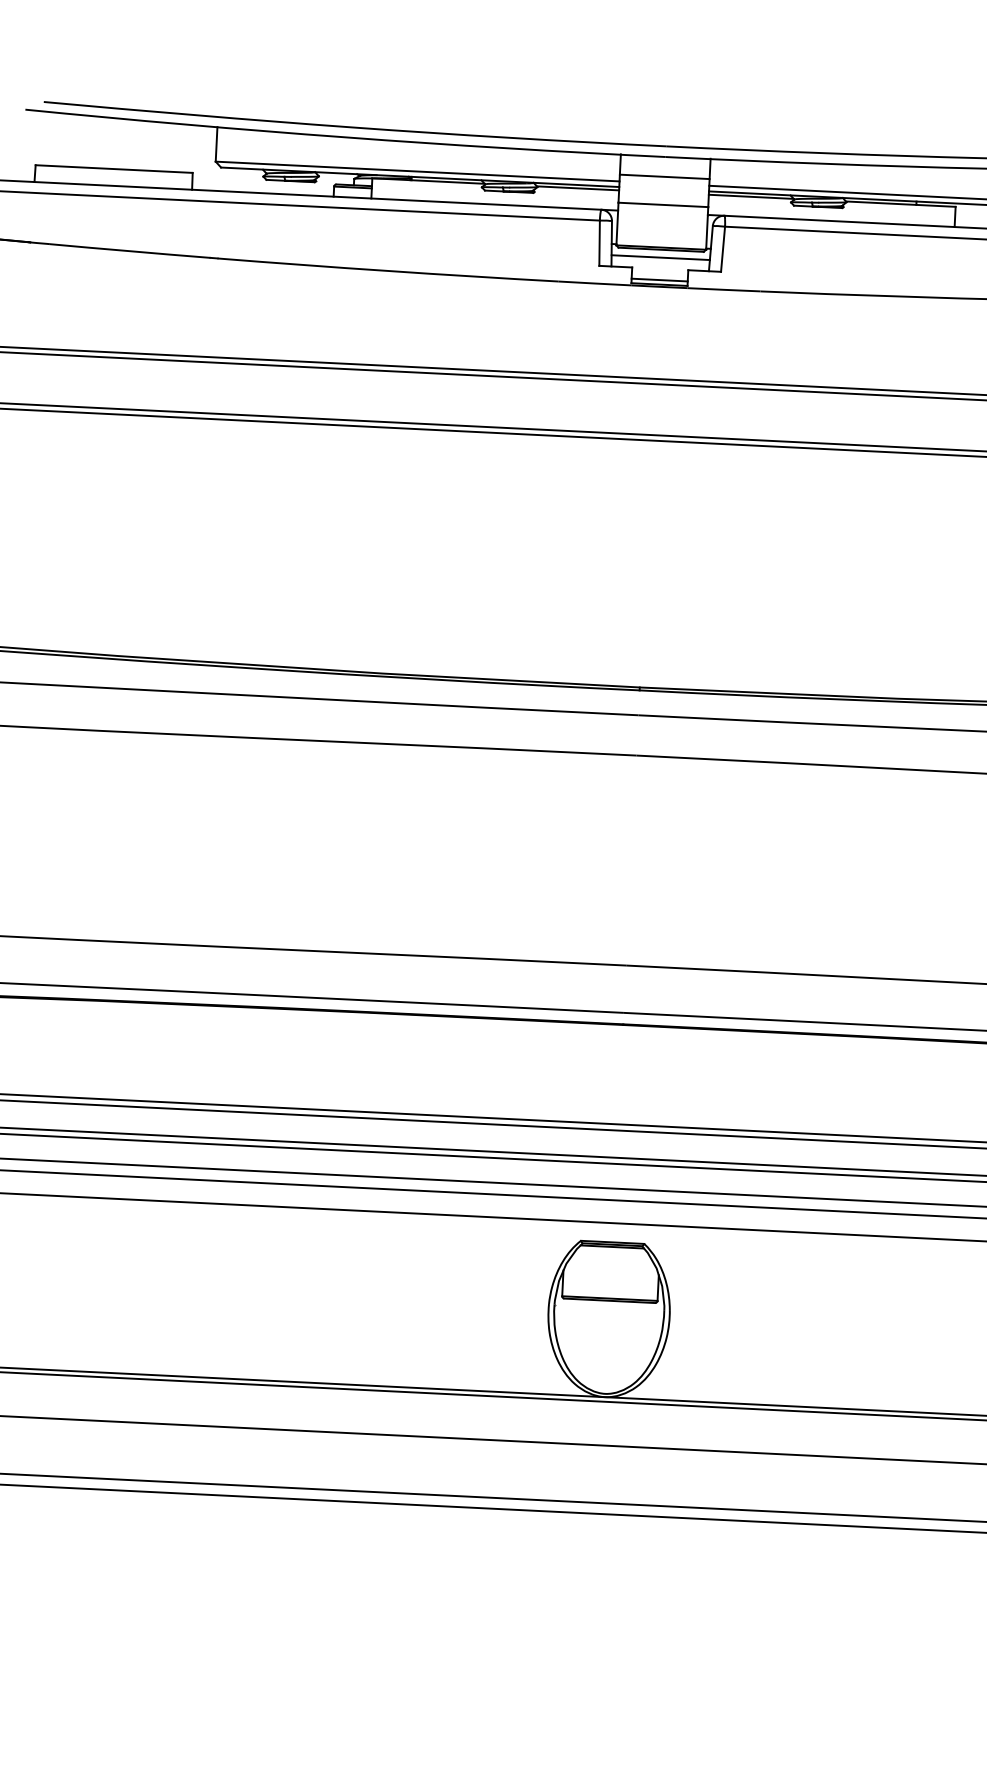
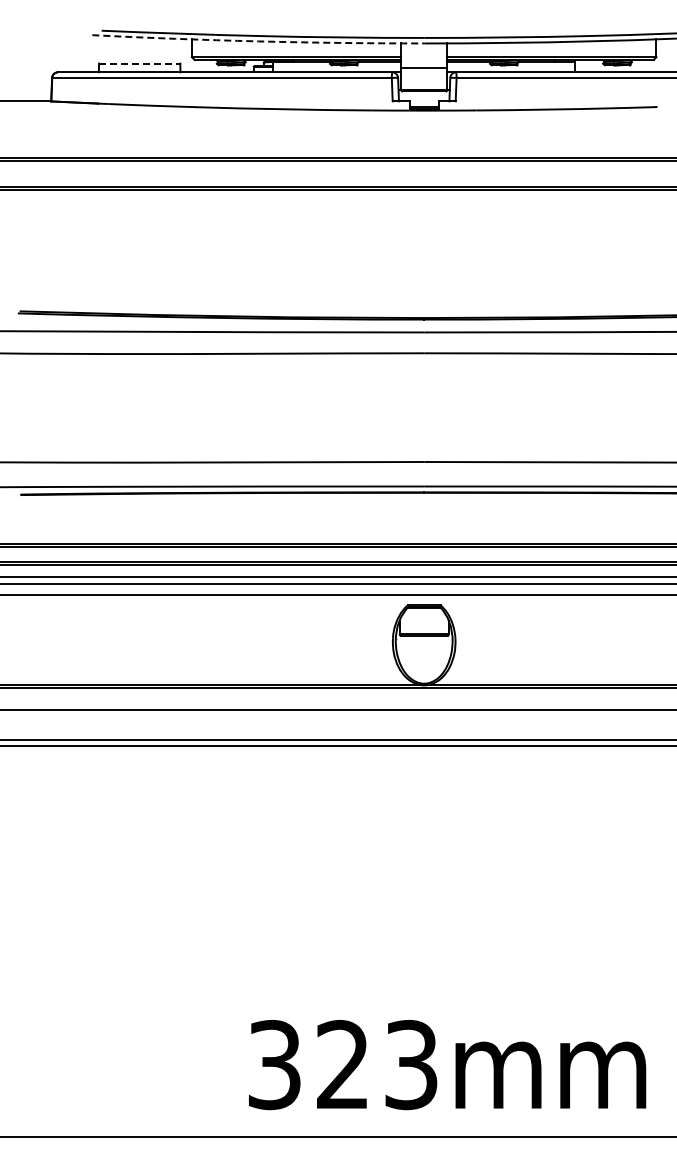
arc: (345, 137) -> (258, 41), solid -> dashed
line: (113, 168) -> (139, 63), solid -> dashed
line: (663, 176) -> (423, 53), removed
line: (659, 257) -> (423, 95), removed

